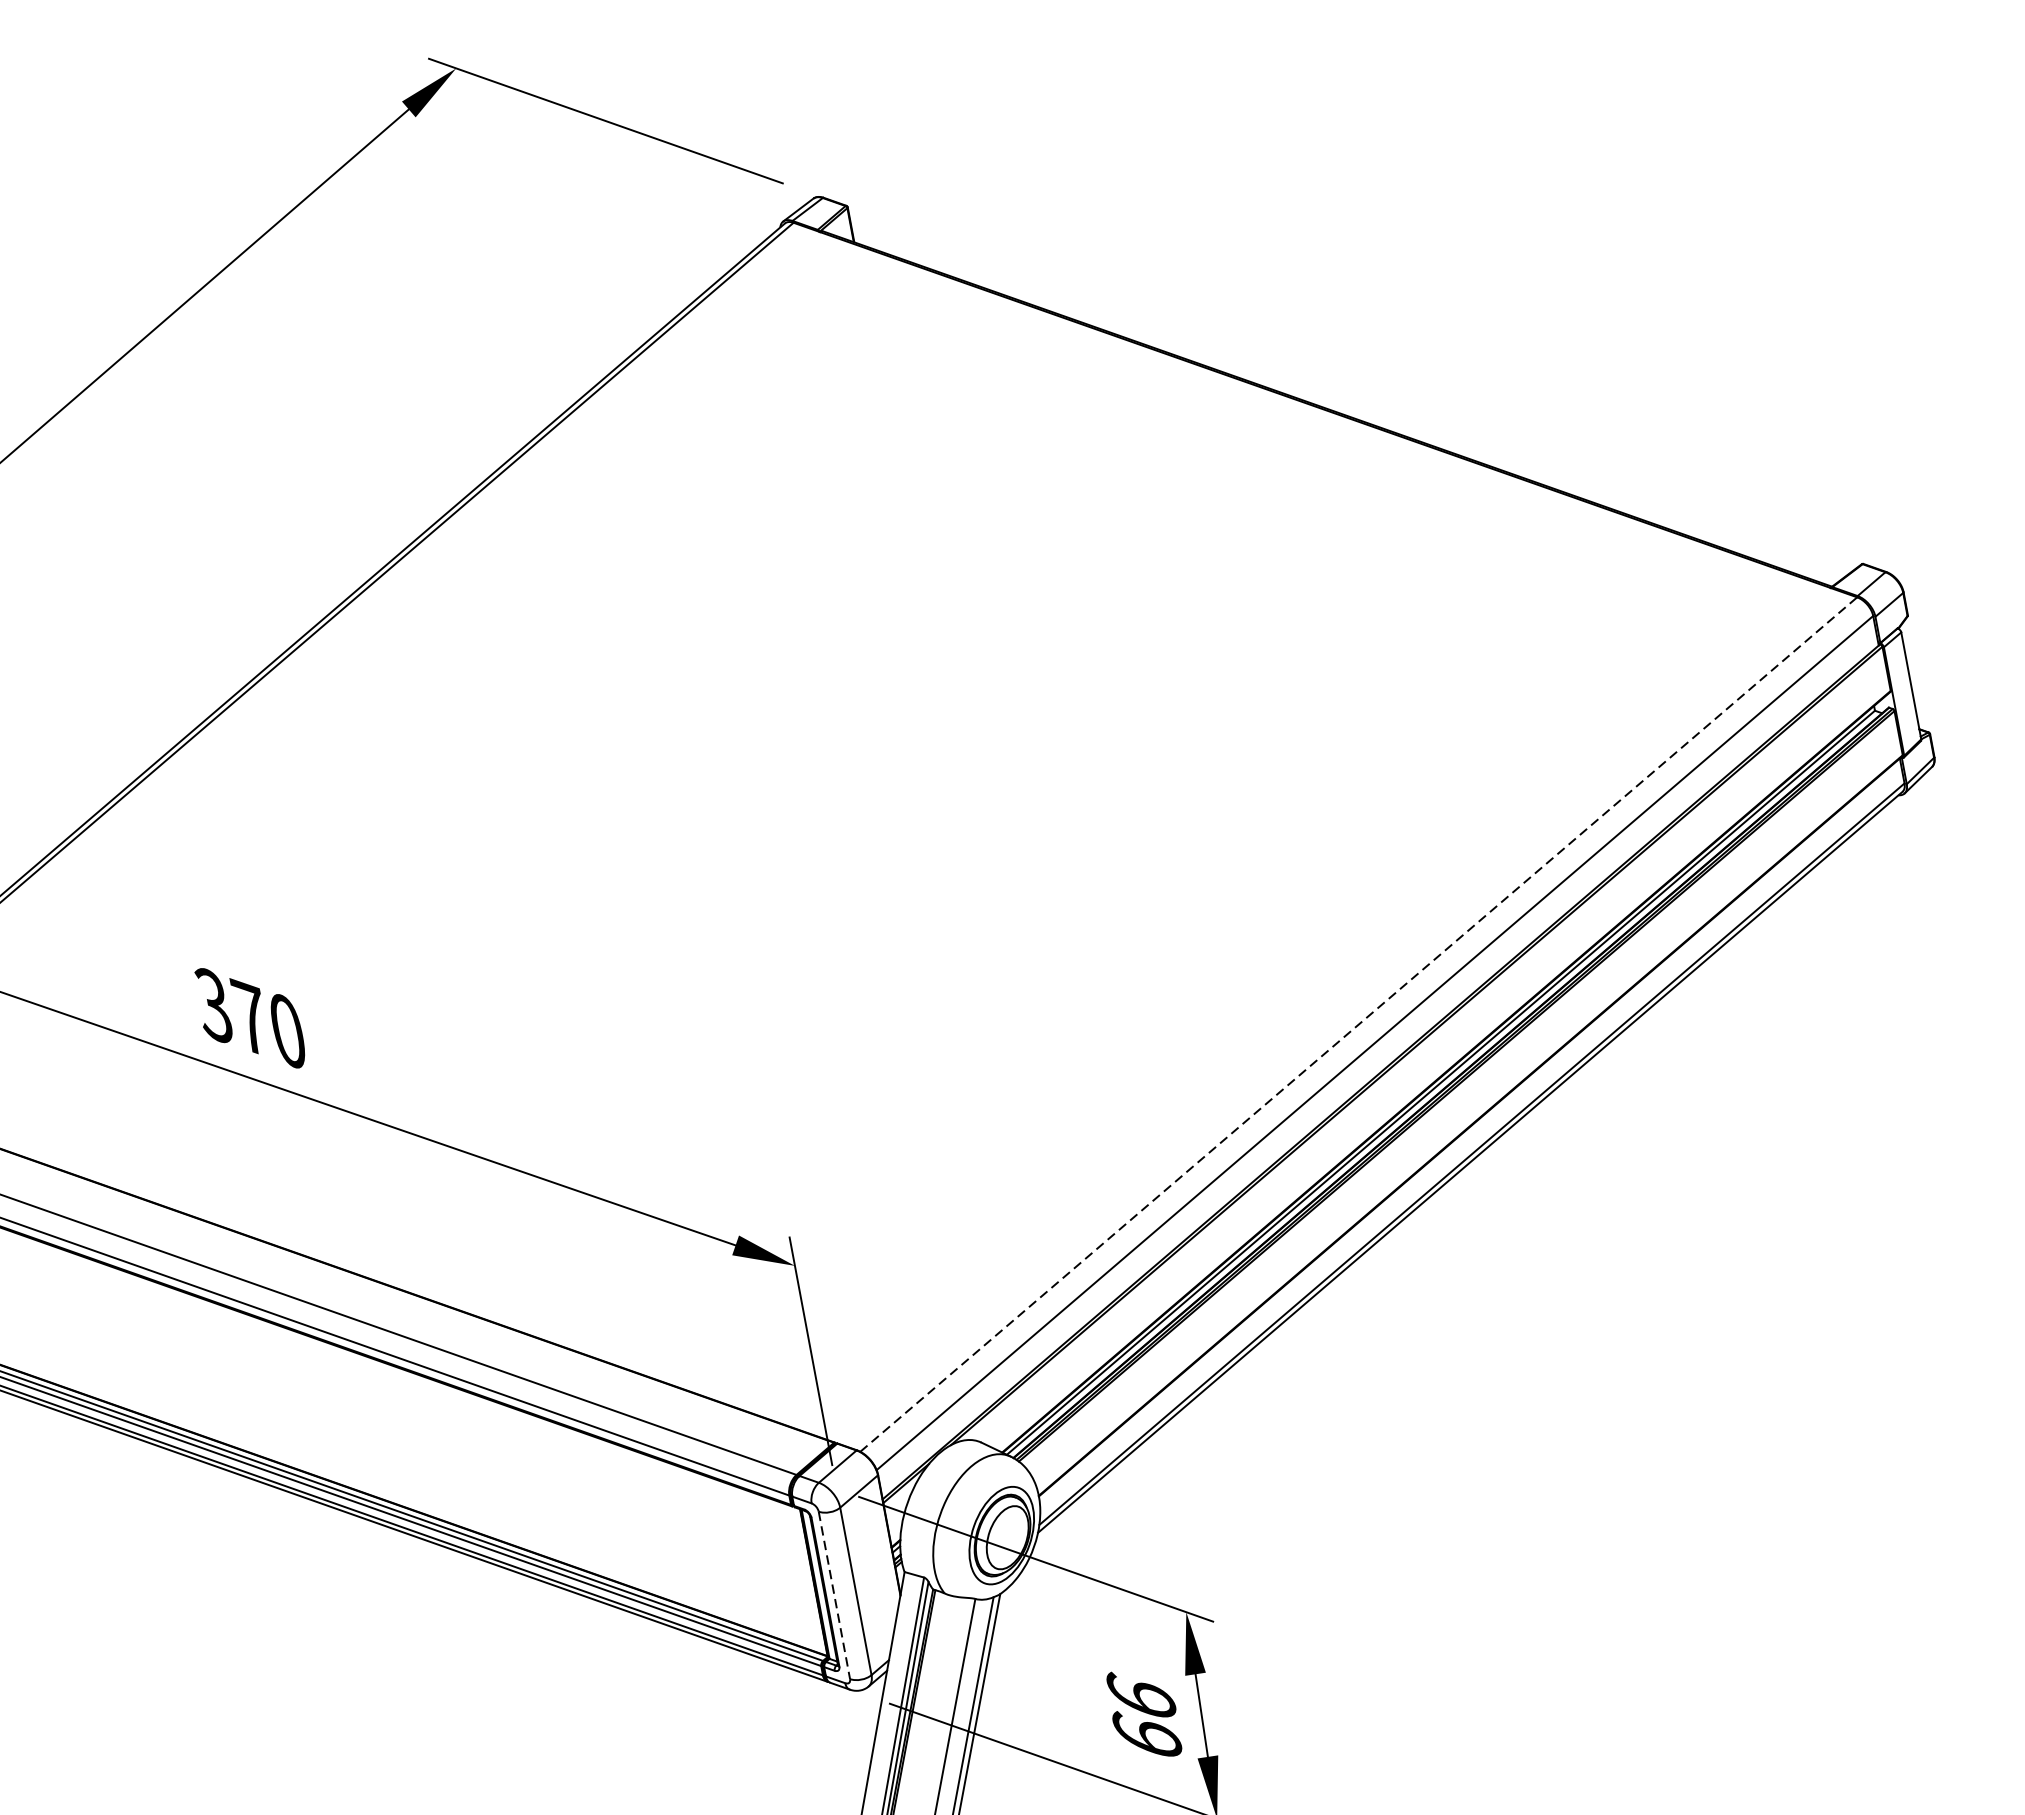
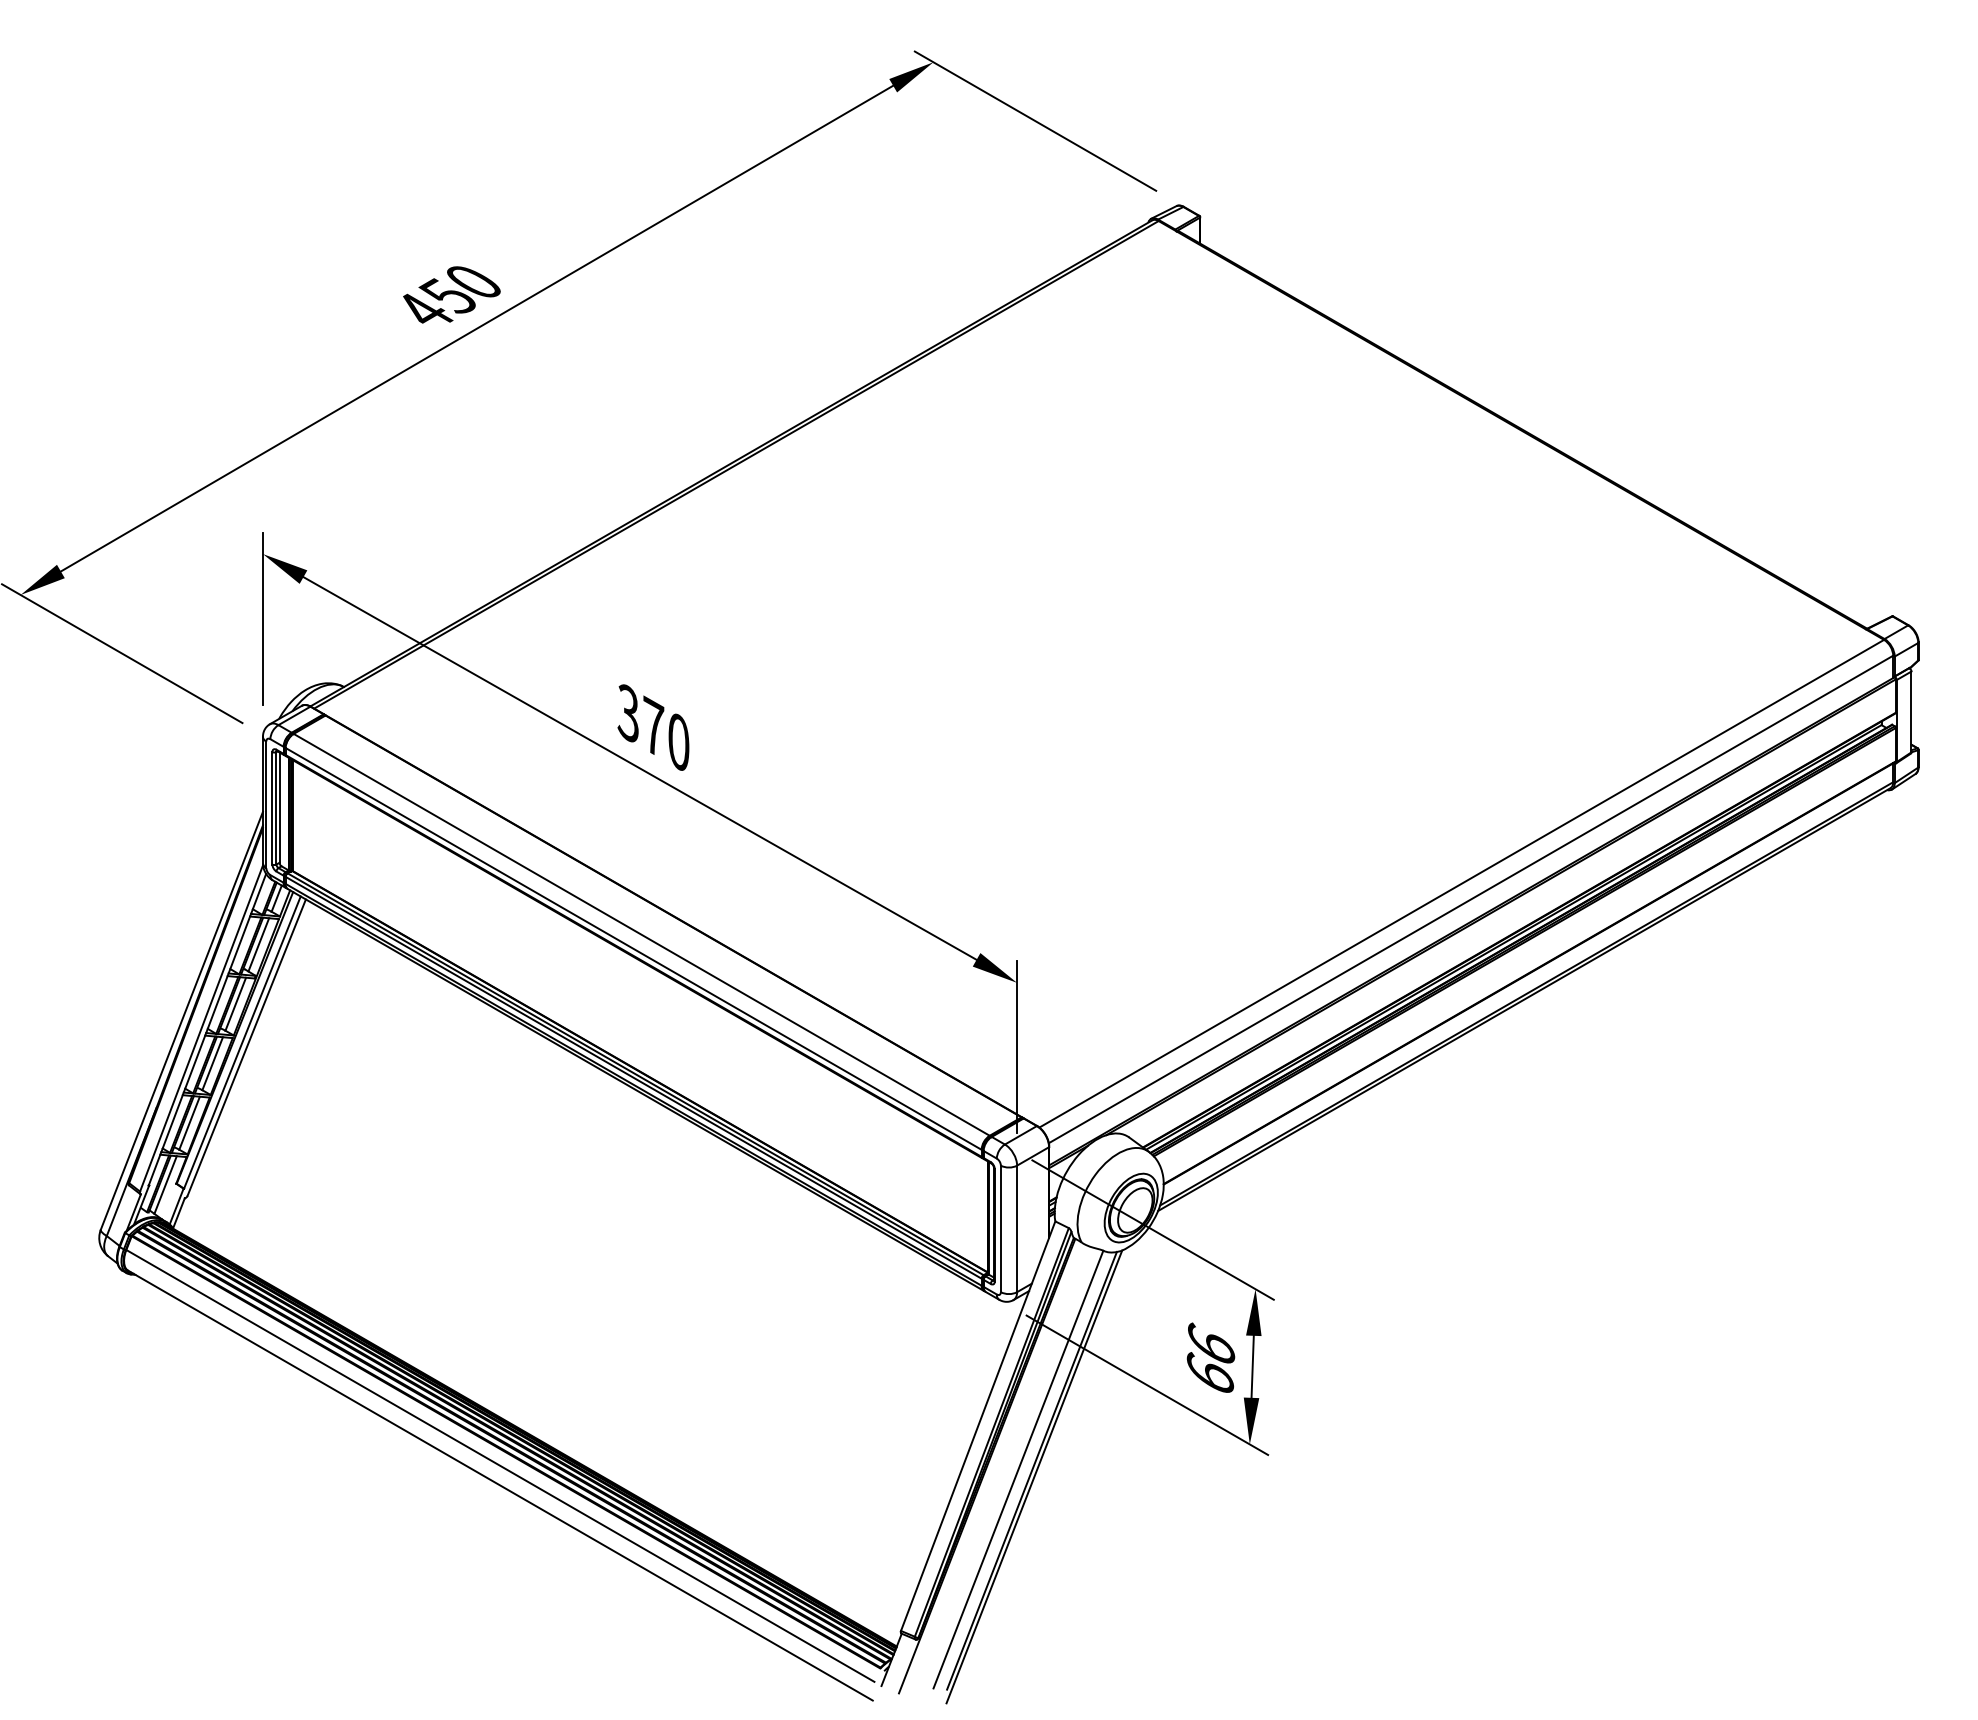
line: (1358, 1024) -> (1461, 883), dashed -> solid
line: (834, 1596) -> (1000, 1229), dashed -> solid

